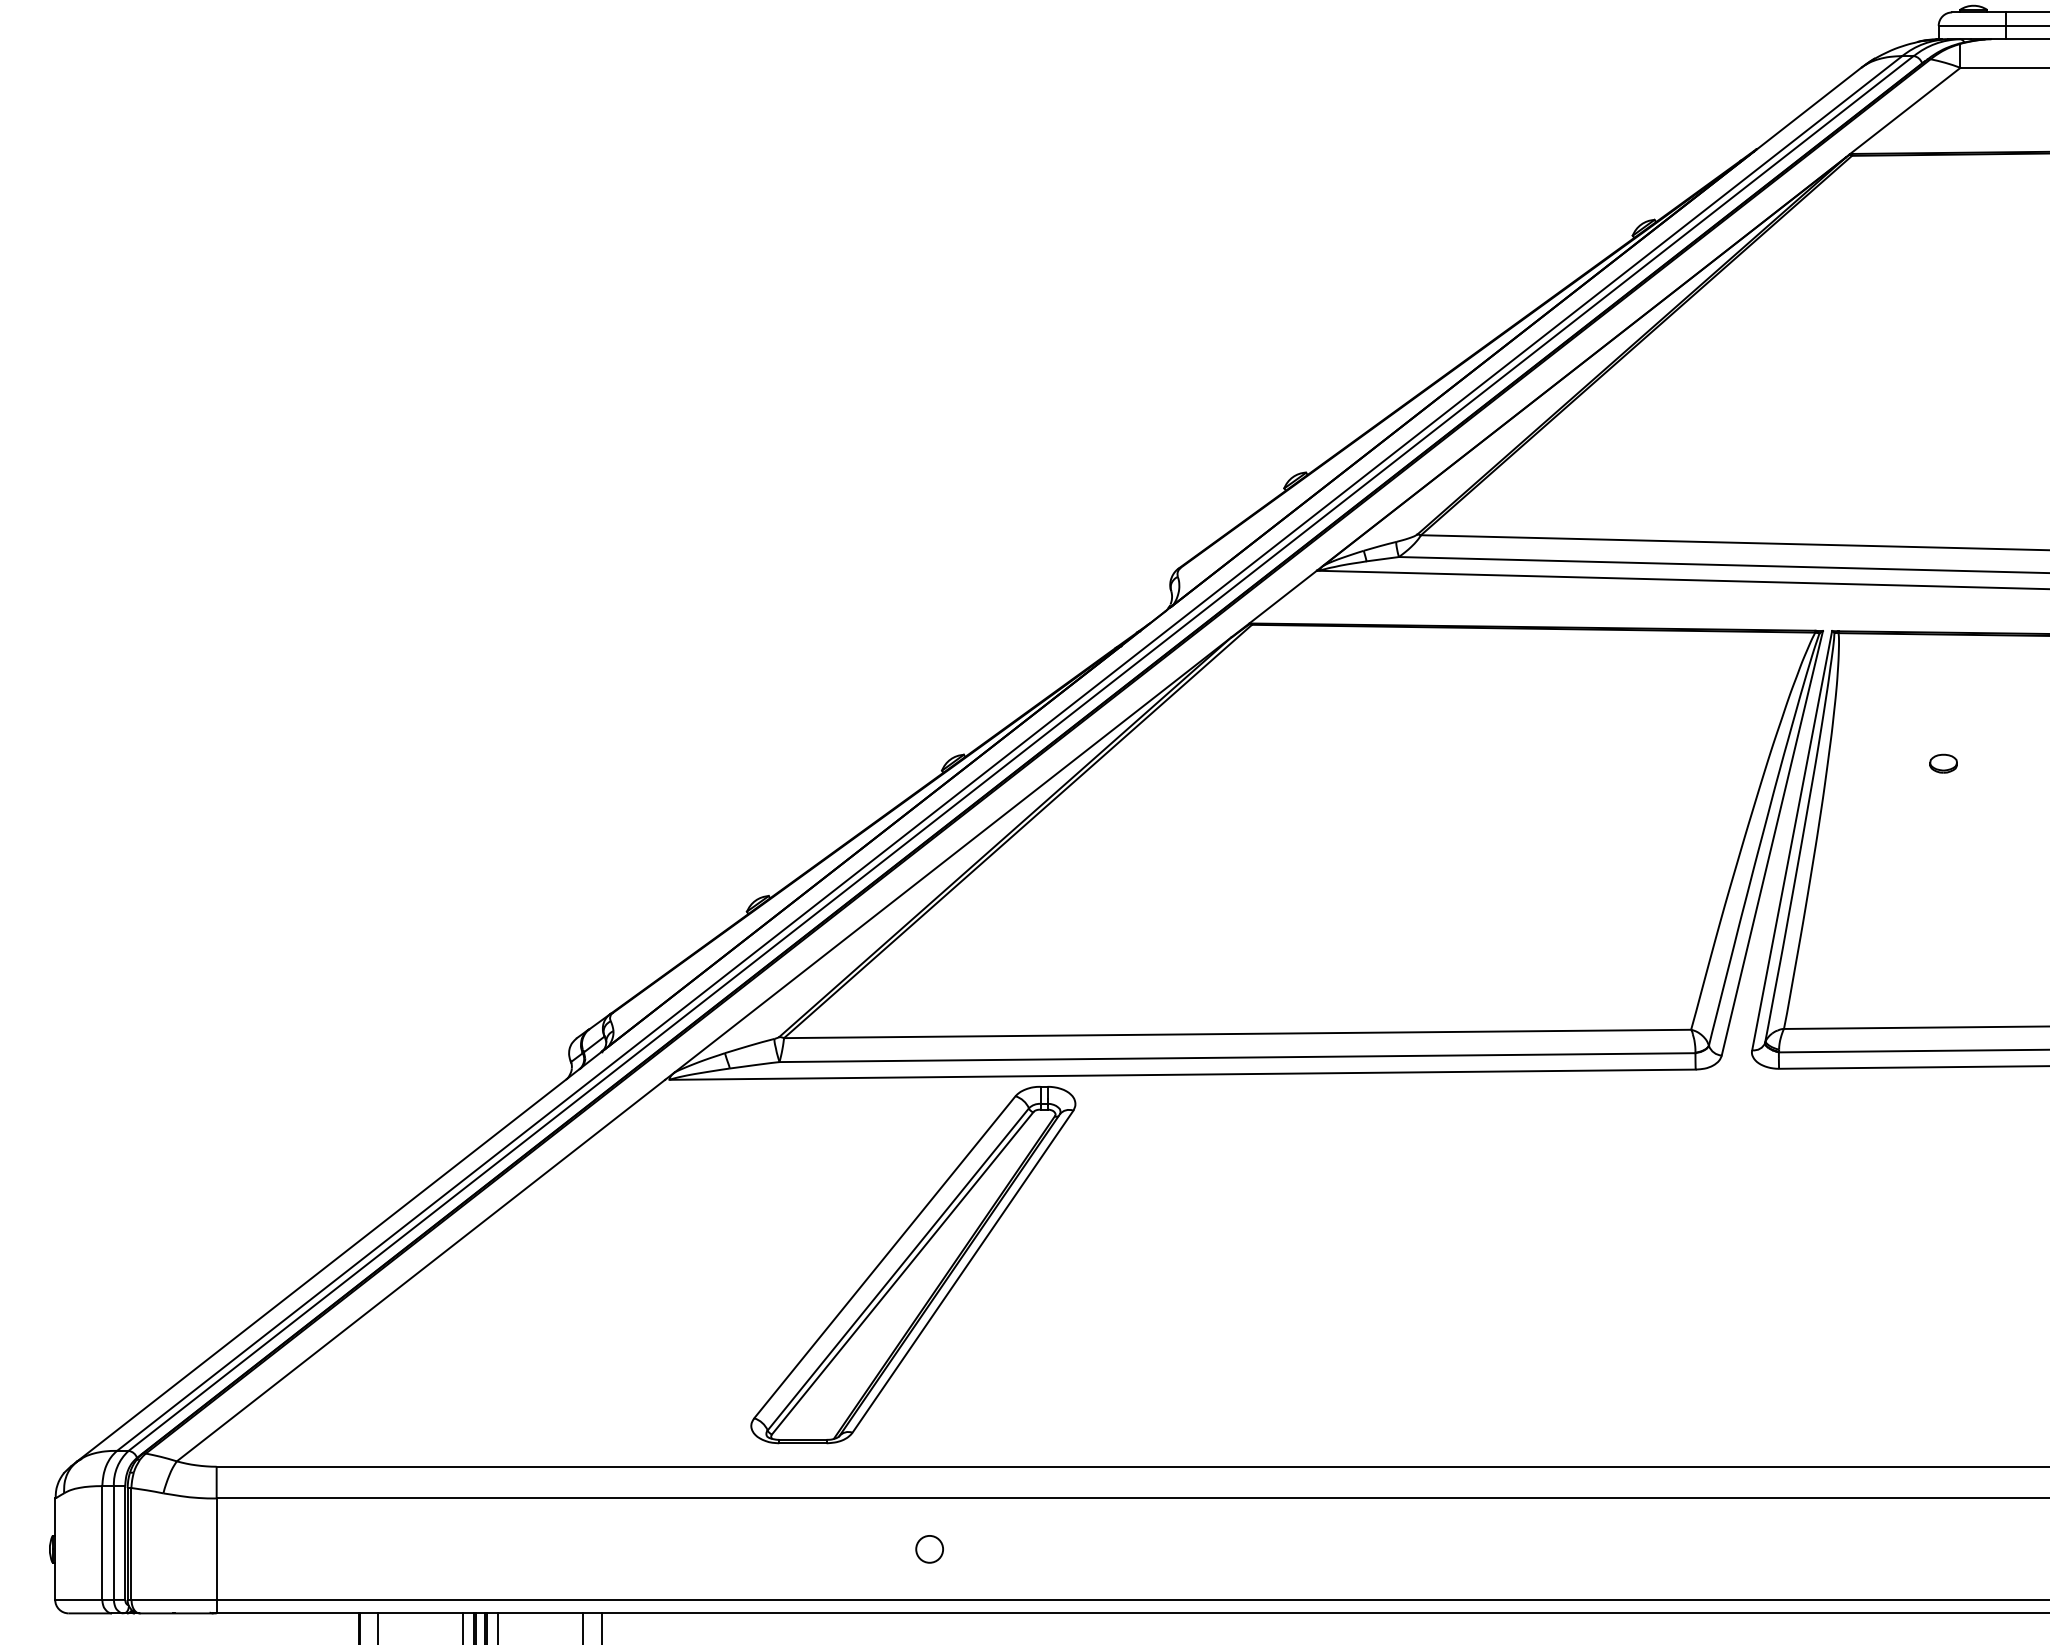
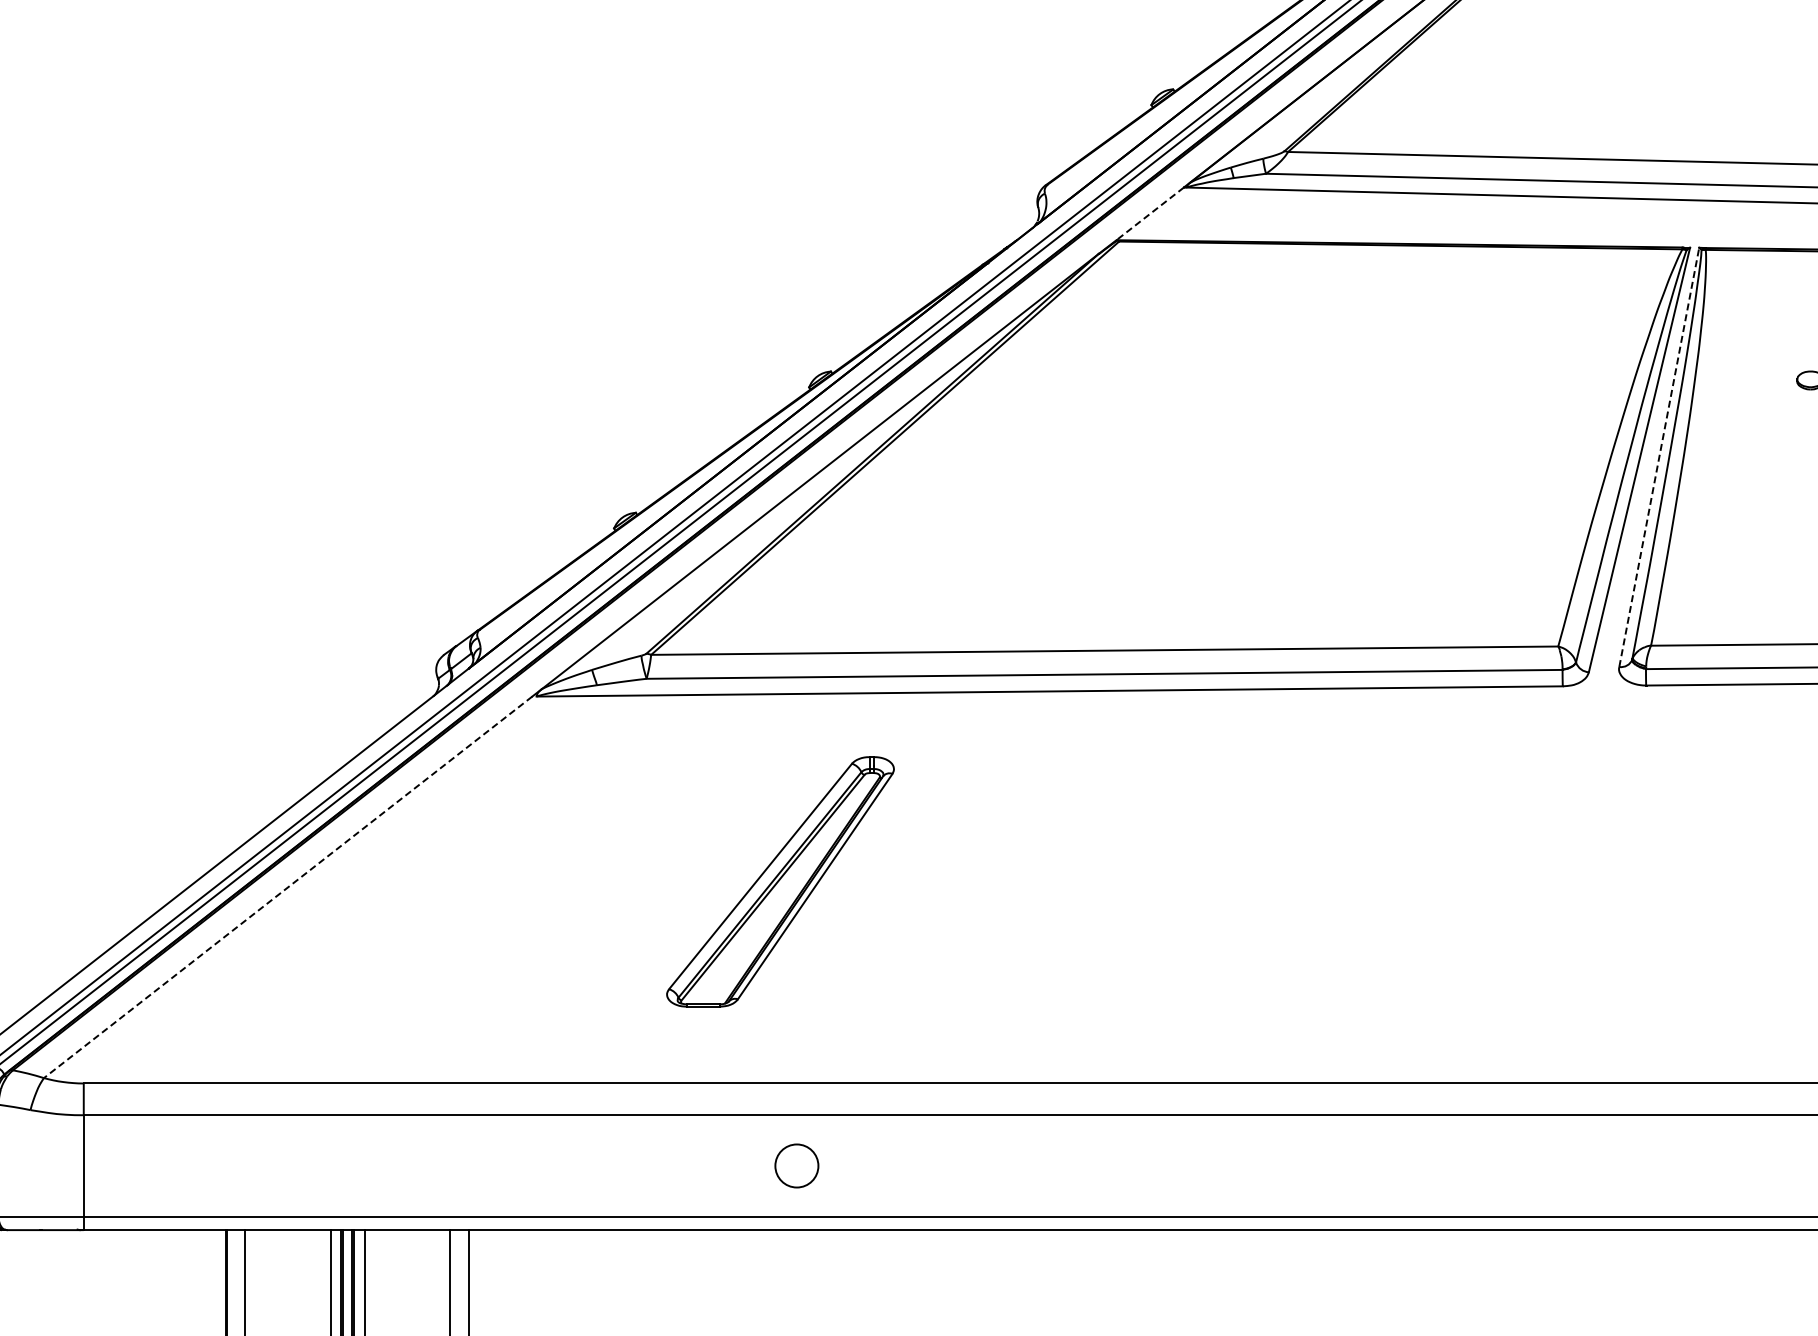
line: (1283, 597) -> (1150, 214), solid -> dashed
line: (1792, 840) -> (1659, 457), solid -> dashed
part: (913, 1265) -> (780, 882), size x0.7
line: (421, 1270) -> (288, 887), solid -> dashed
circle: (929, 1549) -> (796, 1166), size x1.6

